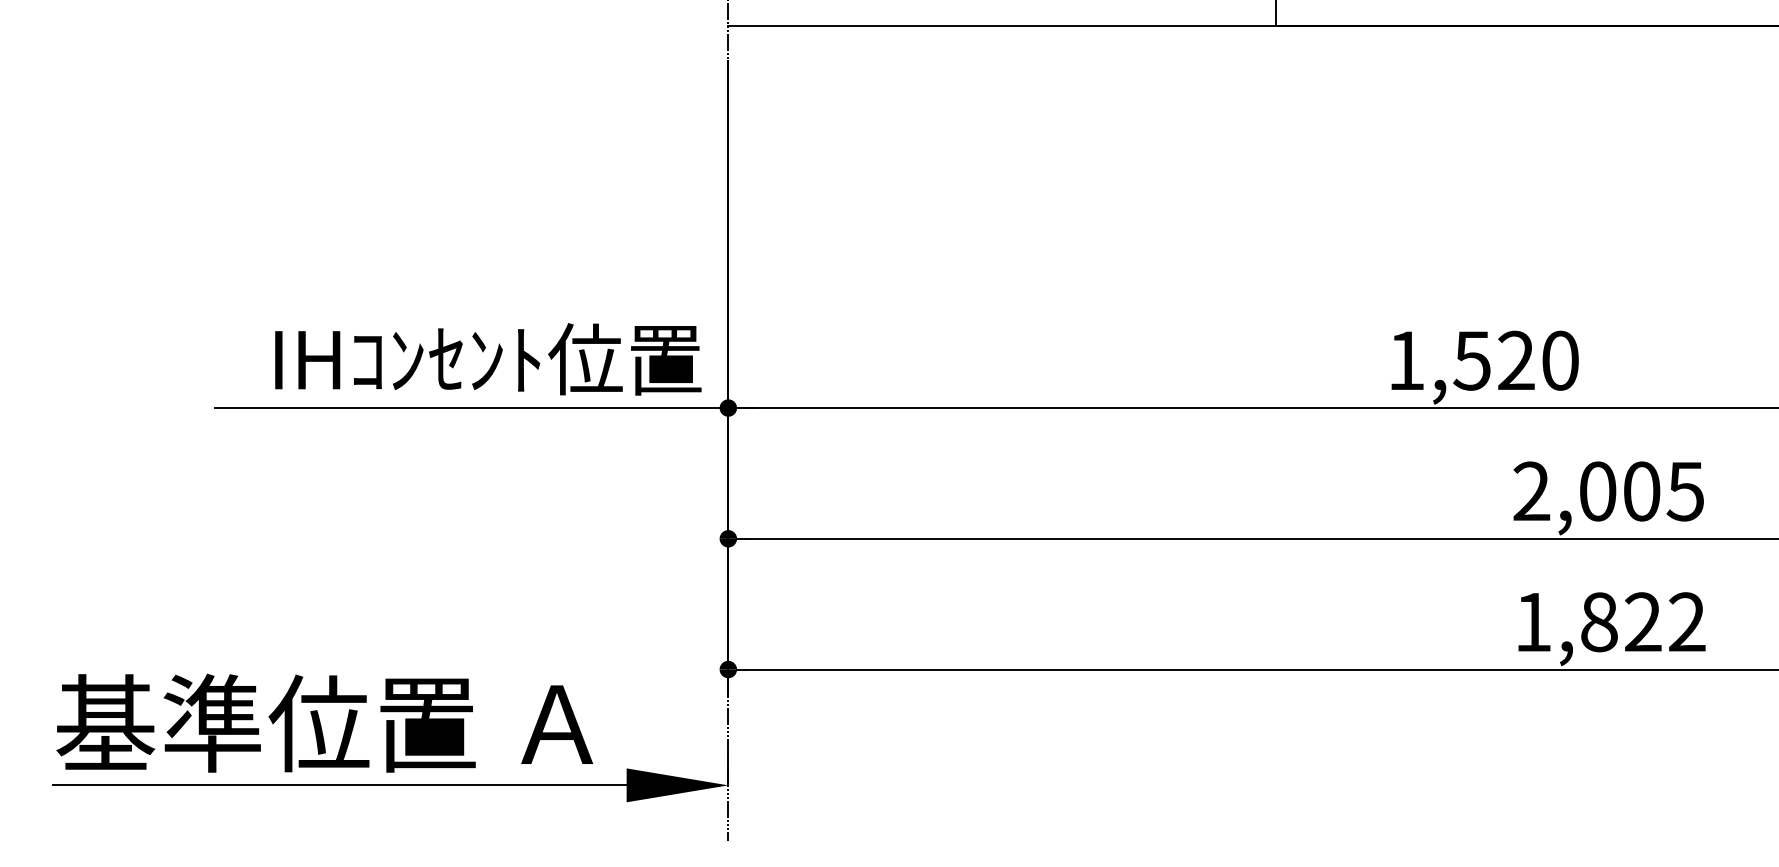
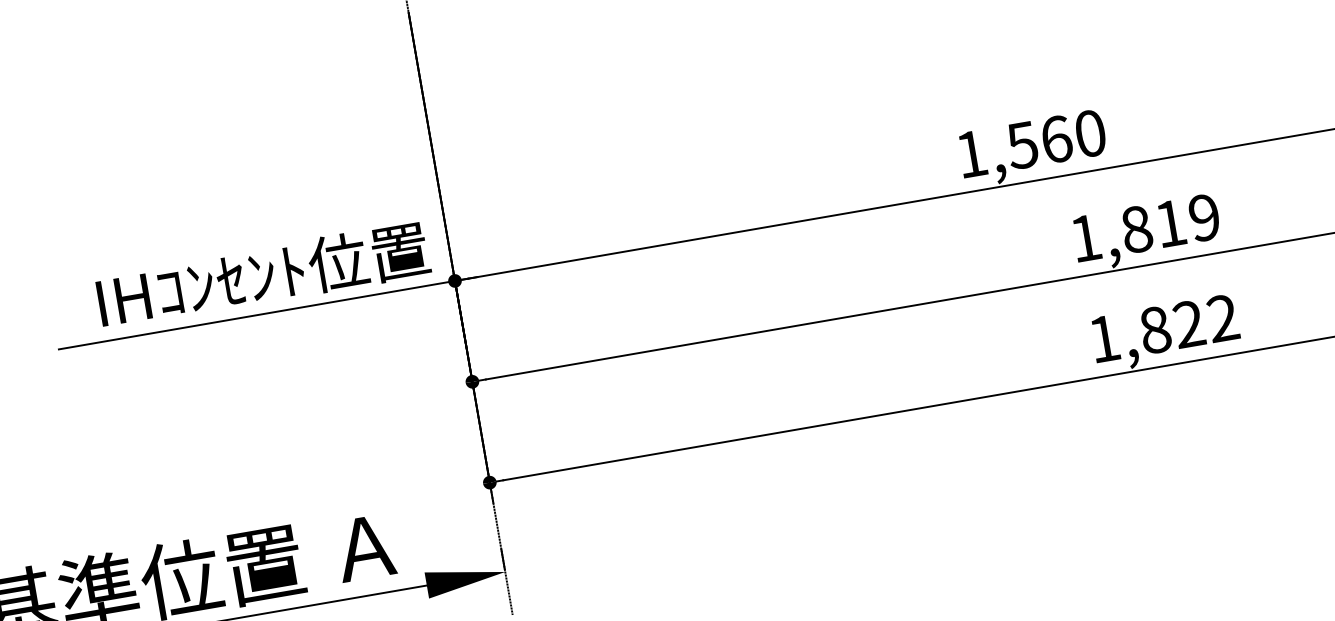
text: (1516, 360) -> (1056, 139), 1,520 -> 1,560
text: (1608, 491) -> (1144, 228), 2,005 -> 1,819

